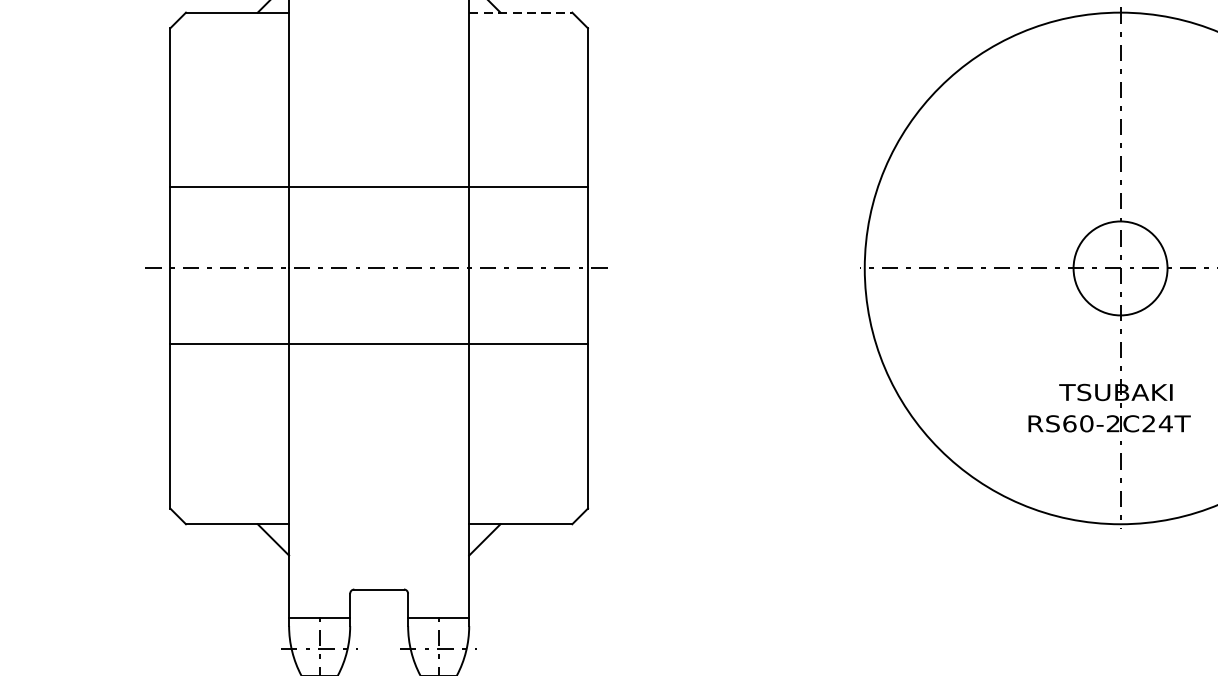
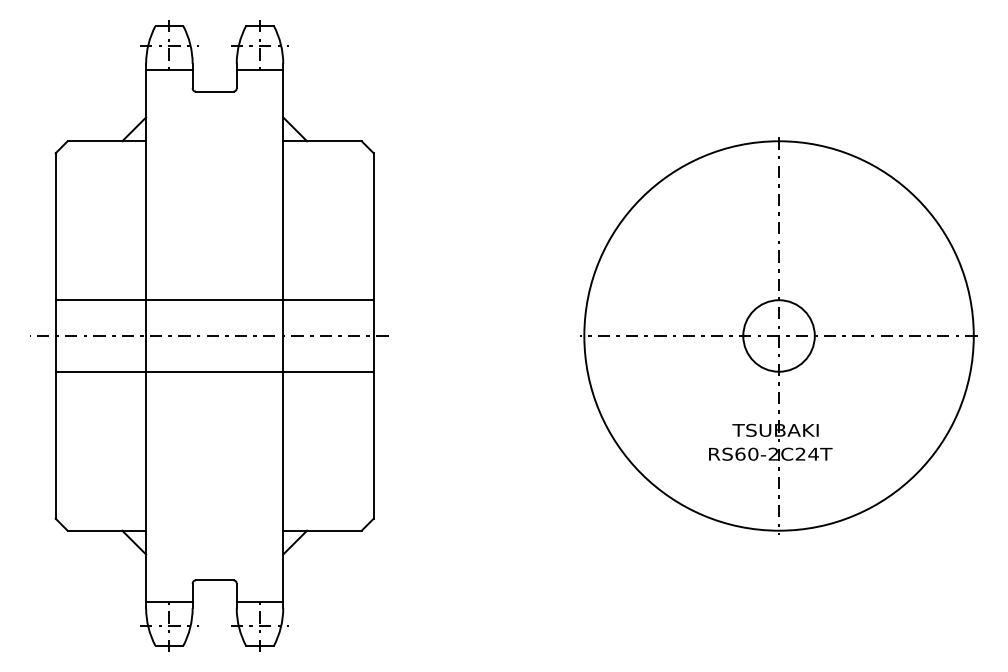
line: (520, 12) -> (322, 141), dashed -> solid
line: (378, 187) -> (214, 300), moved
line: (378, 343) -> (214, 371), moved

